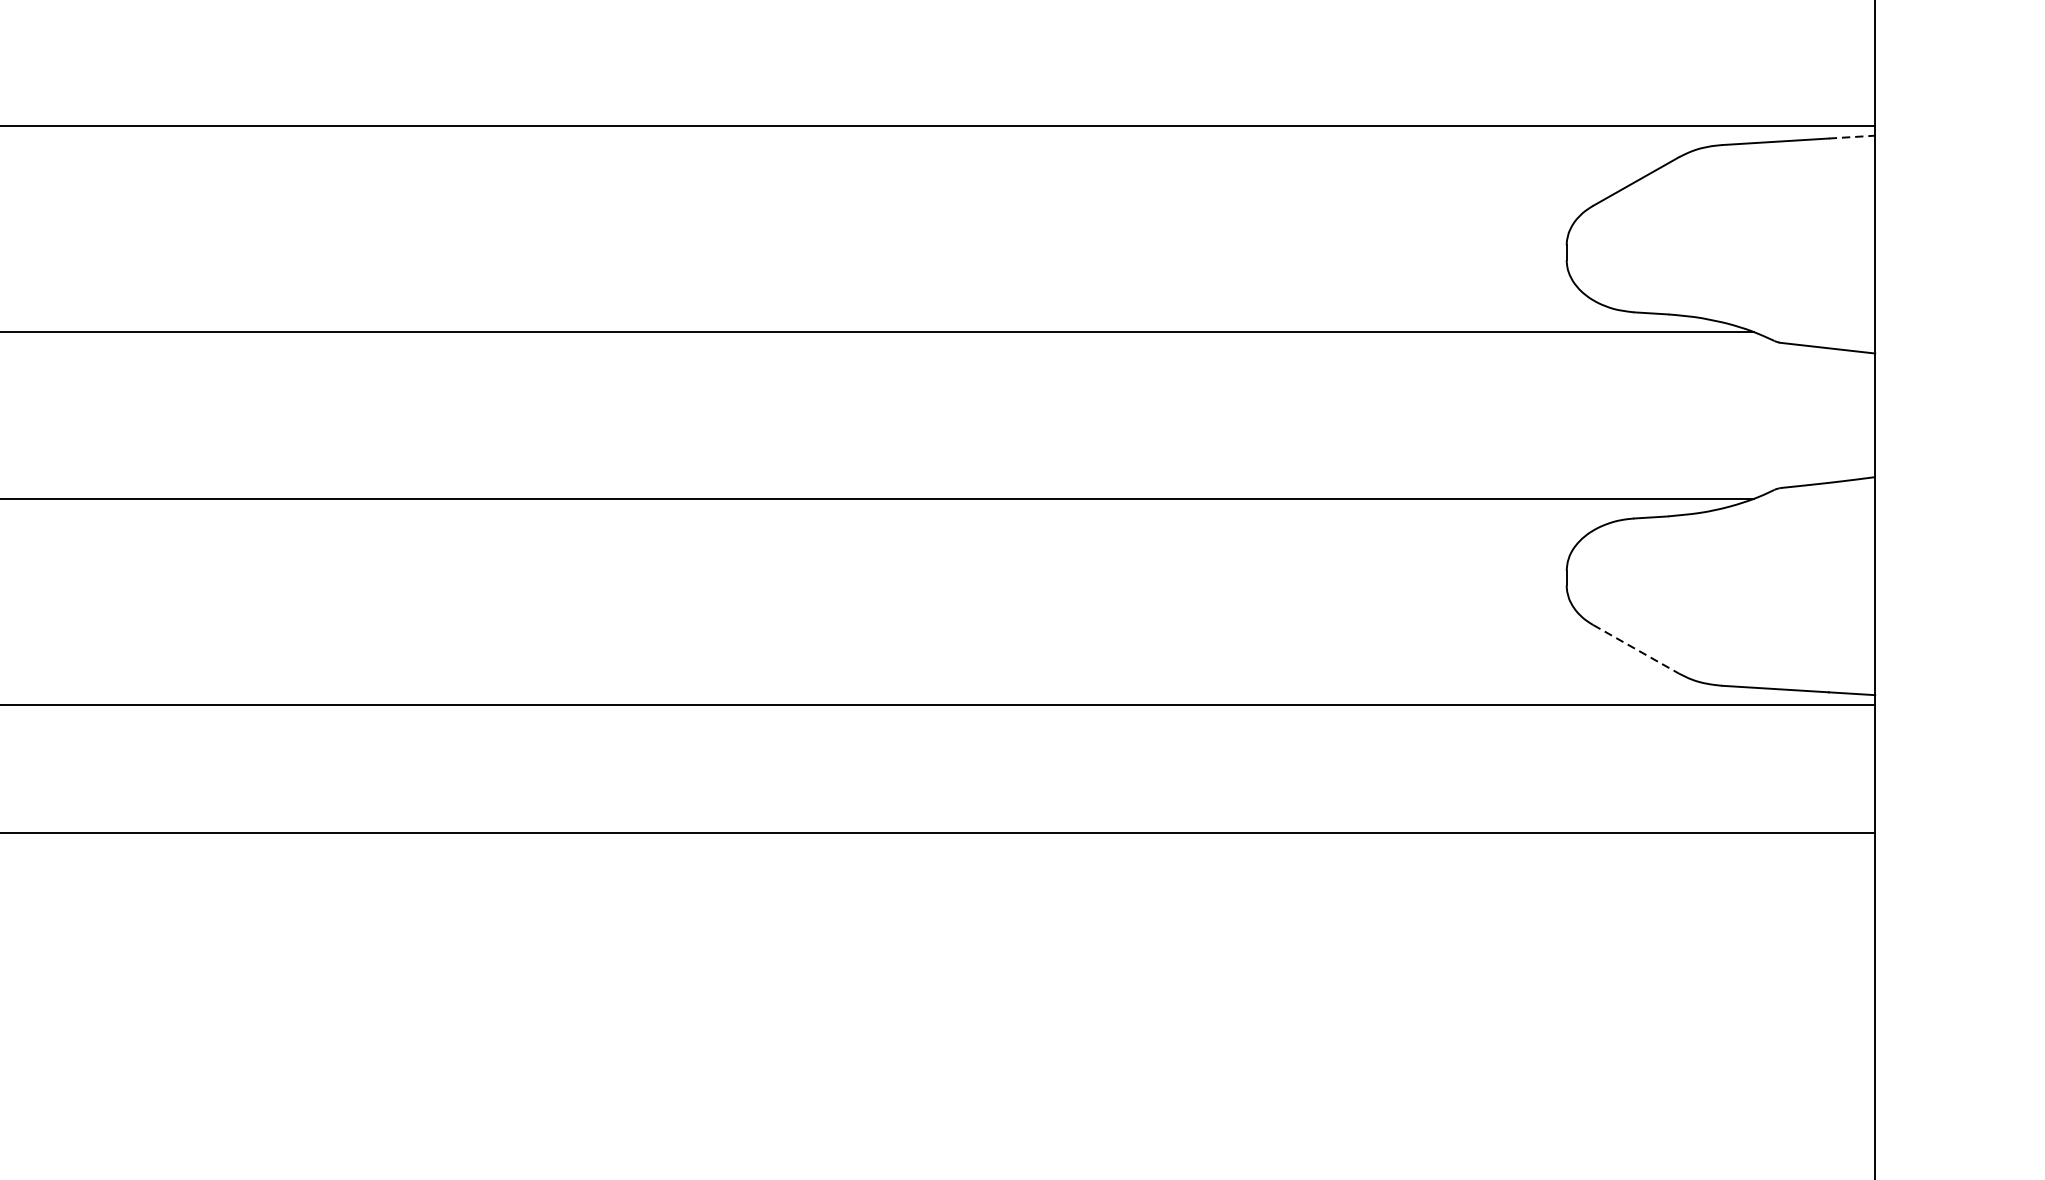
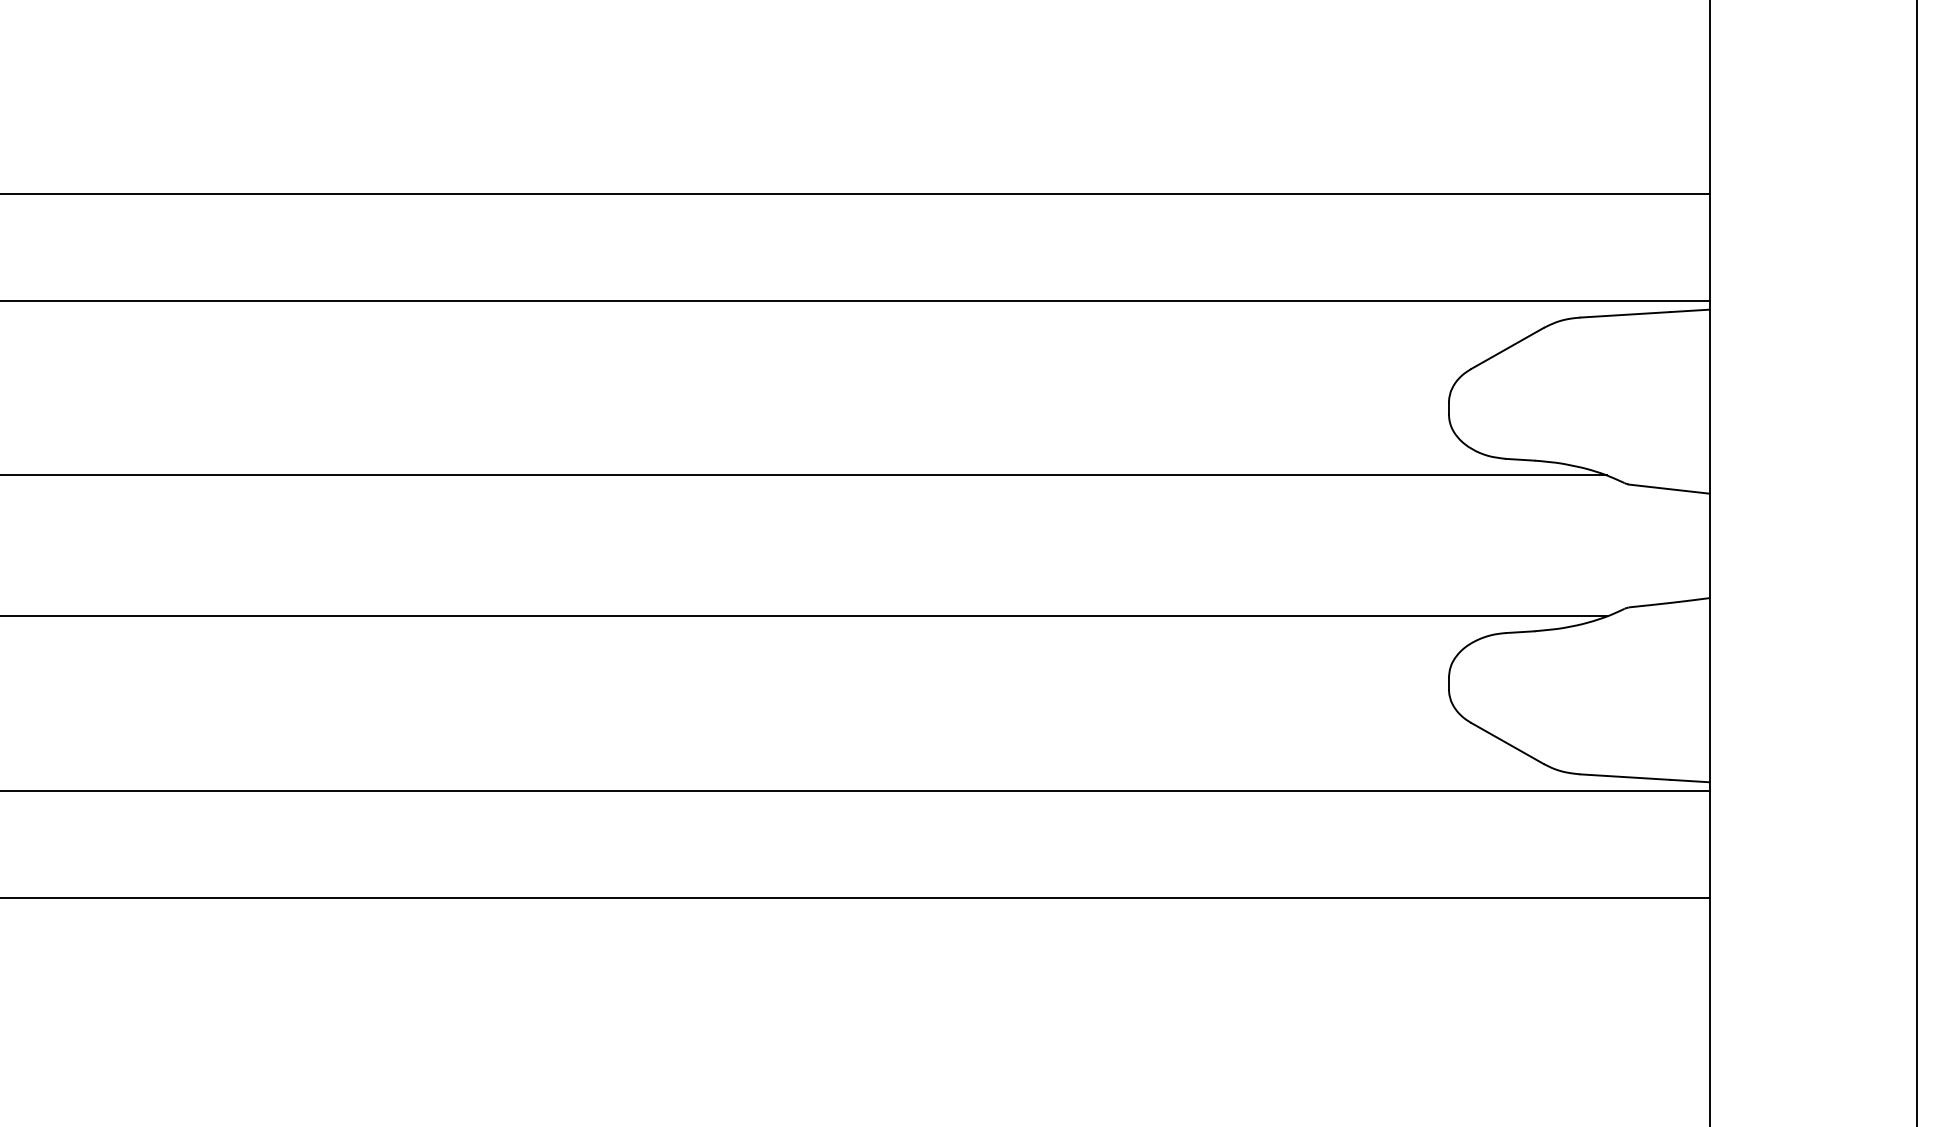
line: (1851, 136) -> (1689, 310), dashed -> solid
line: (1635, 649) -> (1507, 743), dashed -> solid

